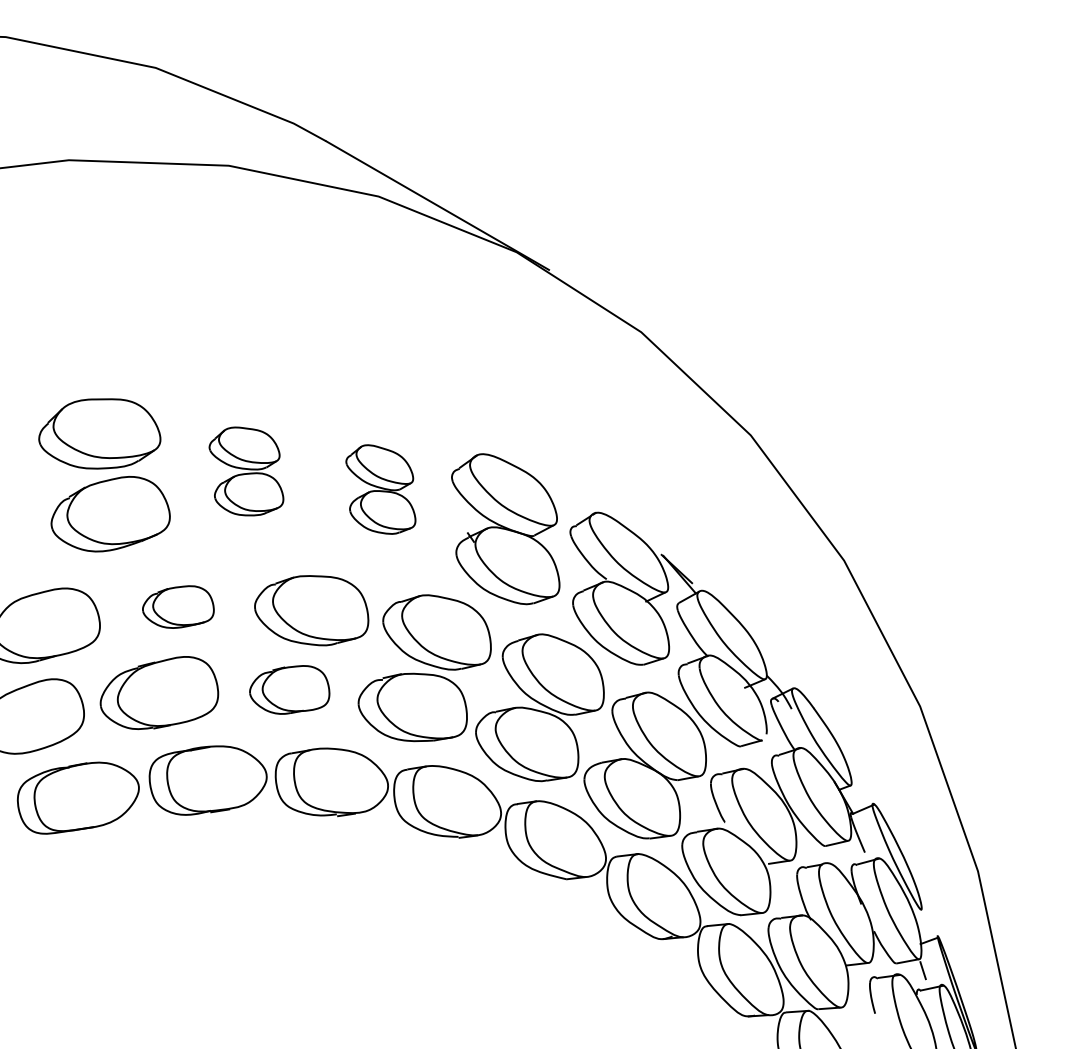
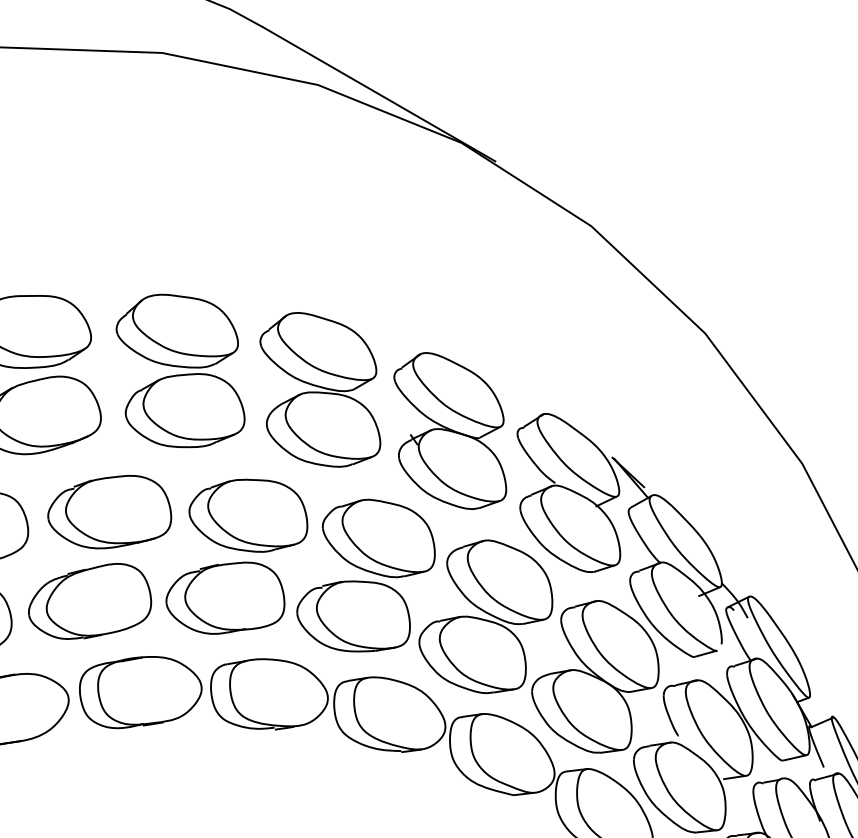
part: (246, 471) -> (180, 371), size x1.67
part: (380, 489) -> (319, 389), size x1.67
part: (178, 606) -> (109, 511), size x1.67
part: (289, 689) -> (225, 597), size x1.43

